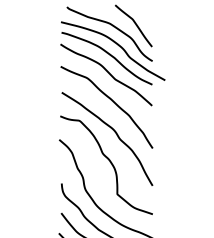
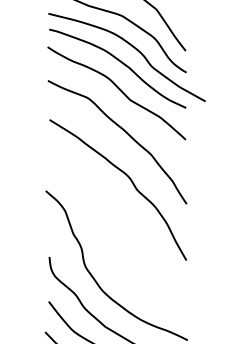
curve: (109, 162) -> (121, 225), removed

